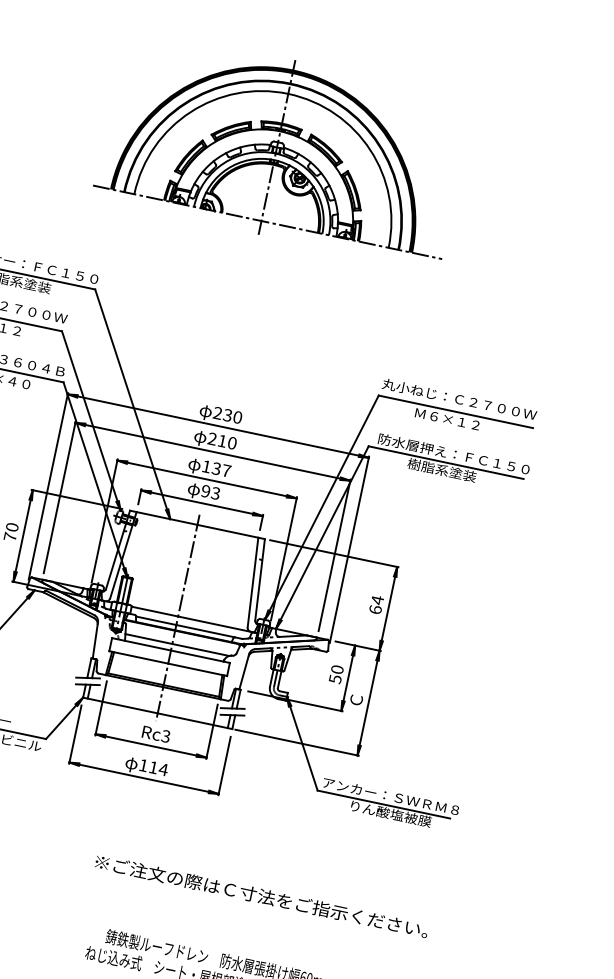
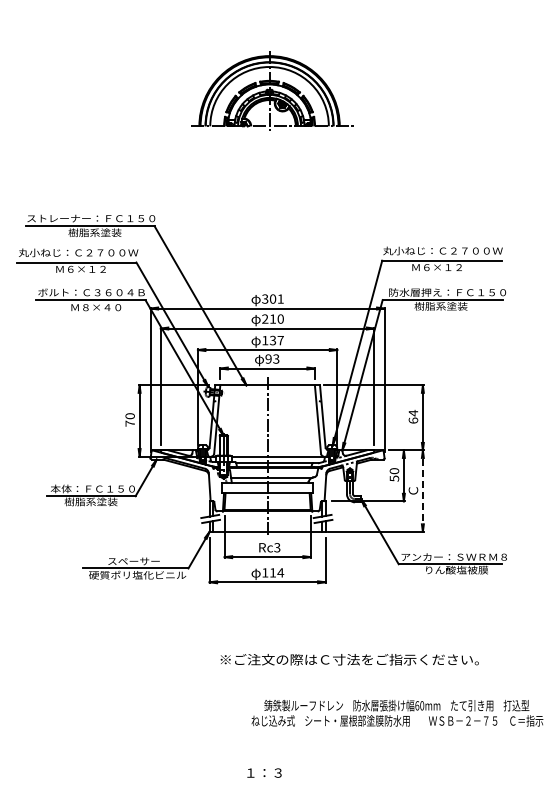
part: (283, 148) -> (272, 91), size x0.6
text: (227, 414) -> (272, 298), 230 -> 301
line: (367, 703) -> (422, 491), solid -> dashed
text: (261, 896) -> (349, 659), moved

